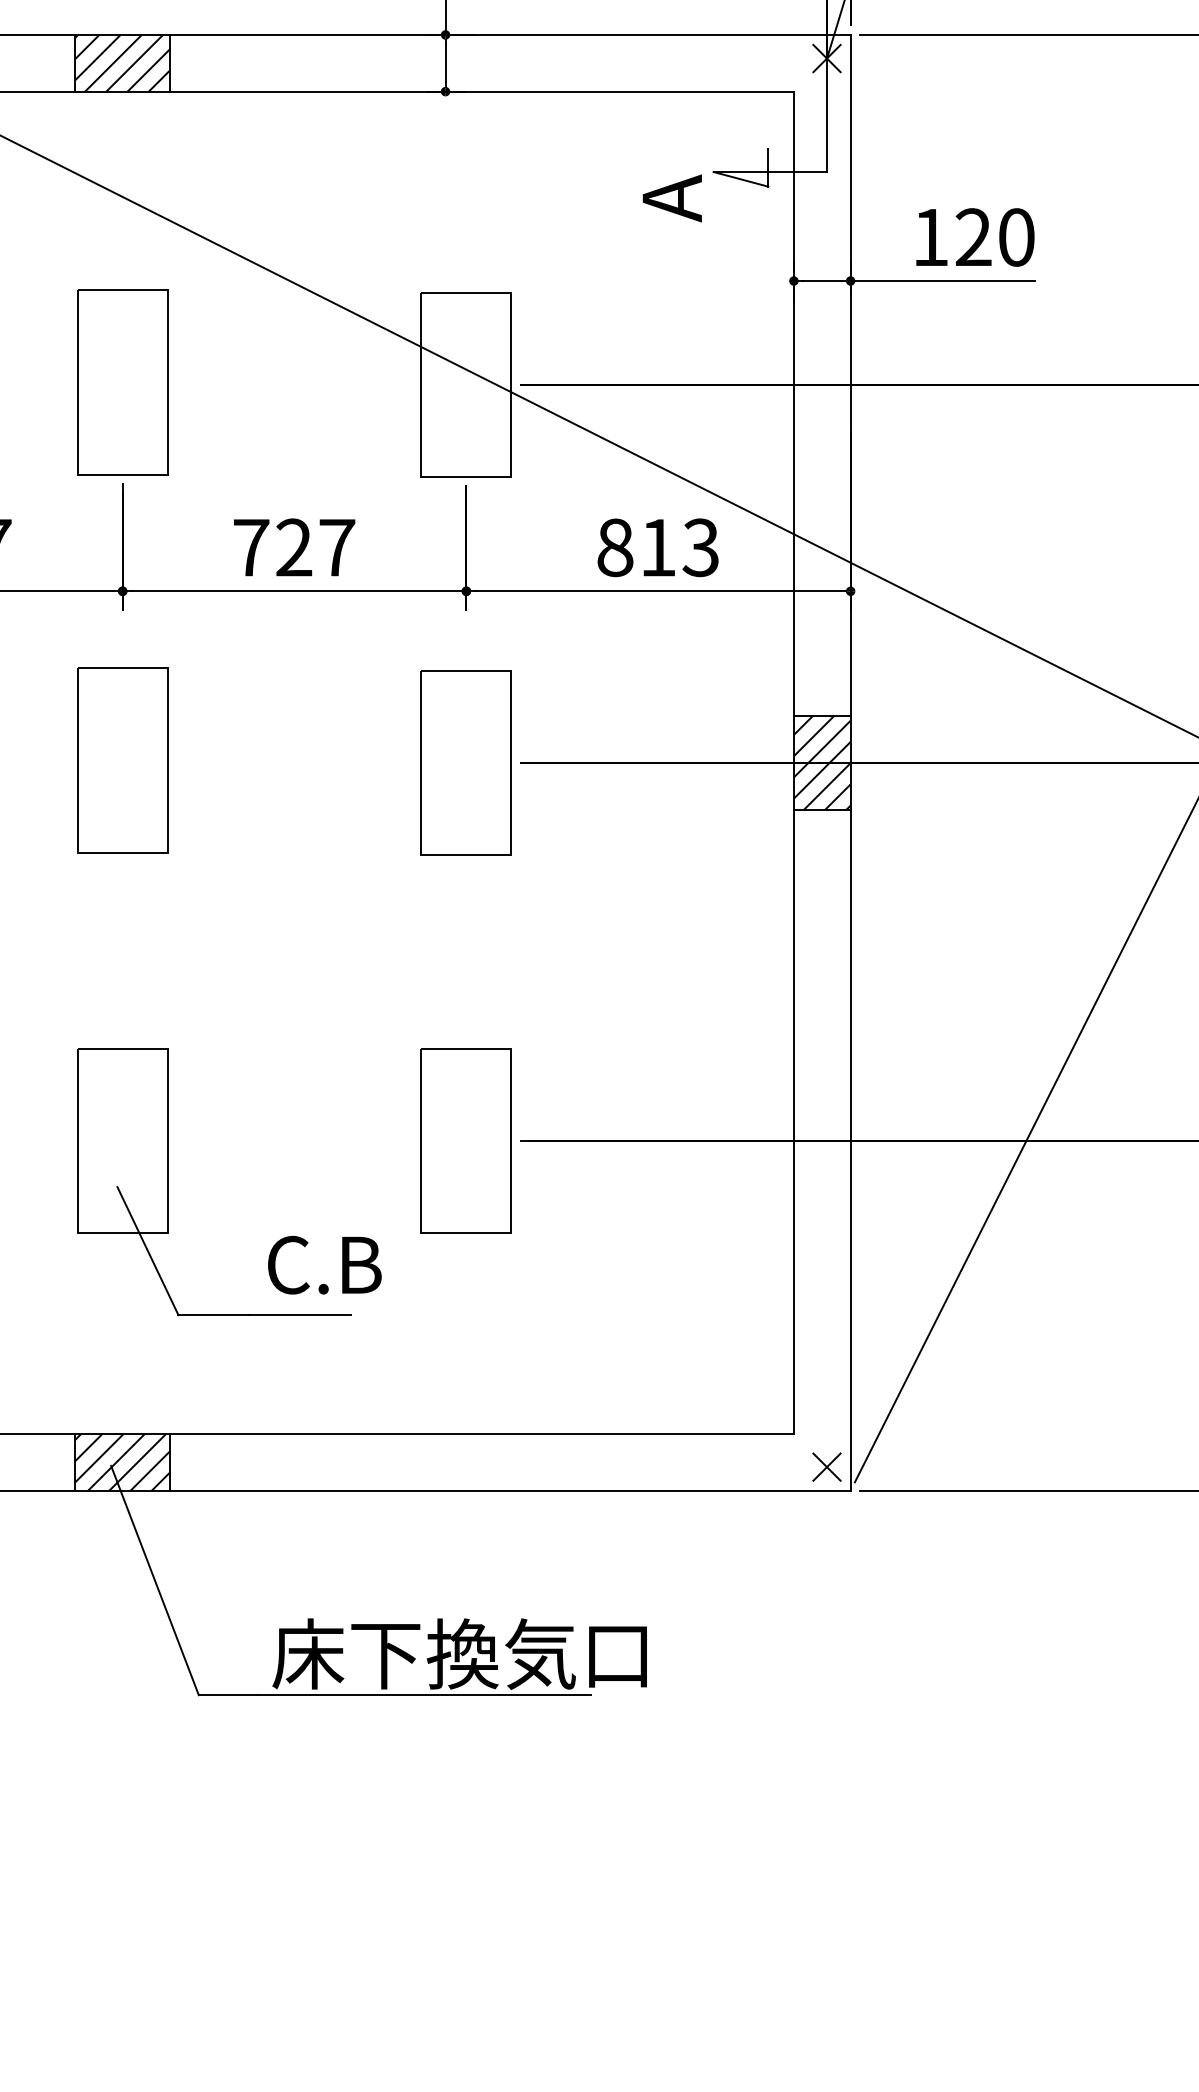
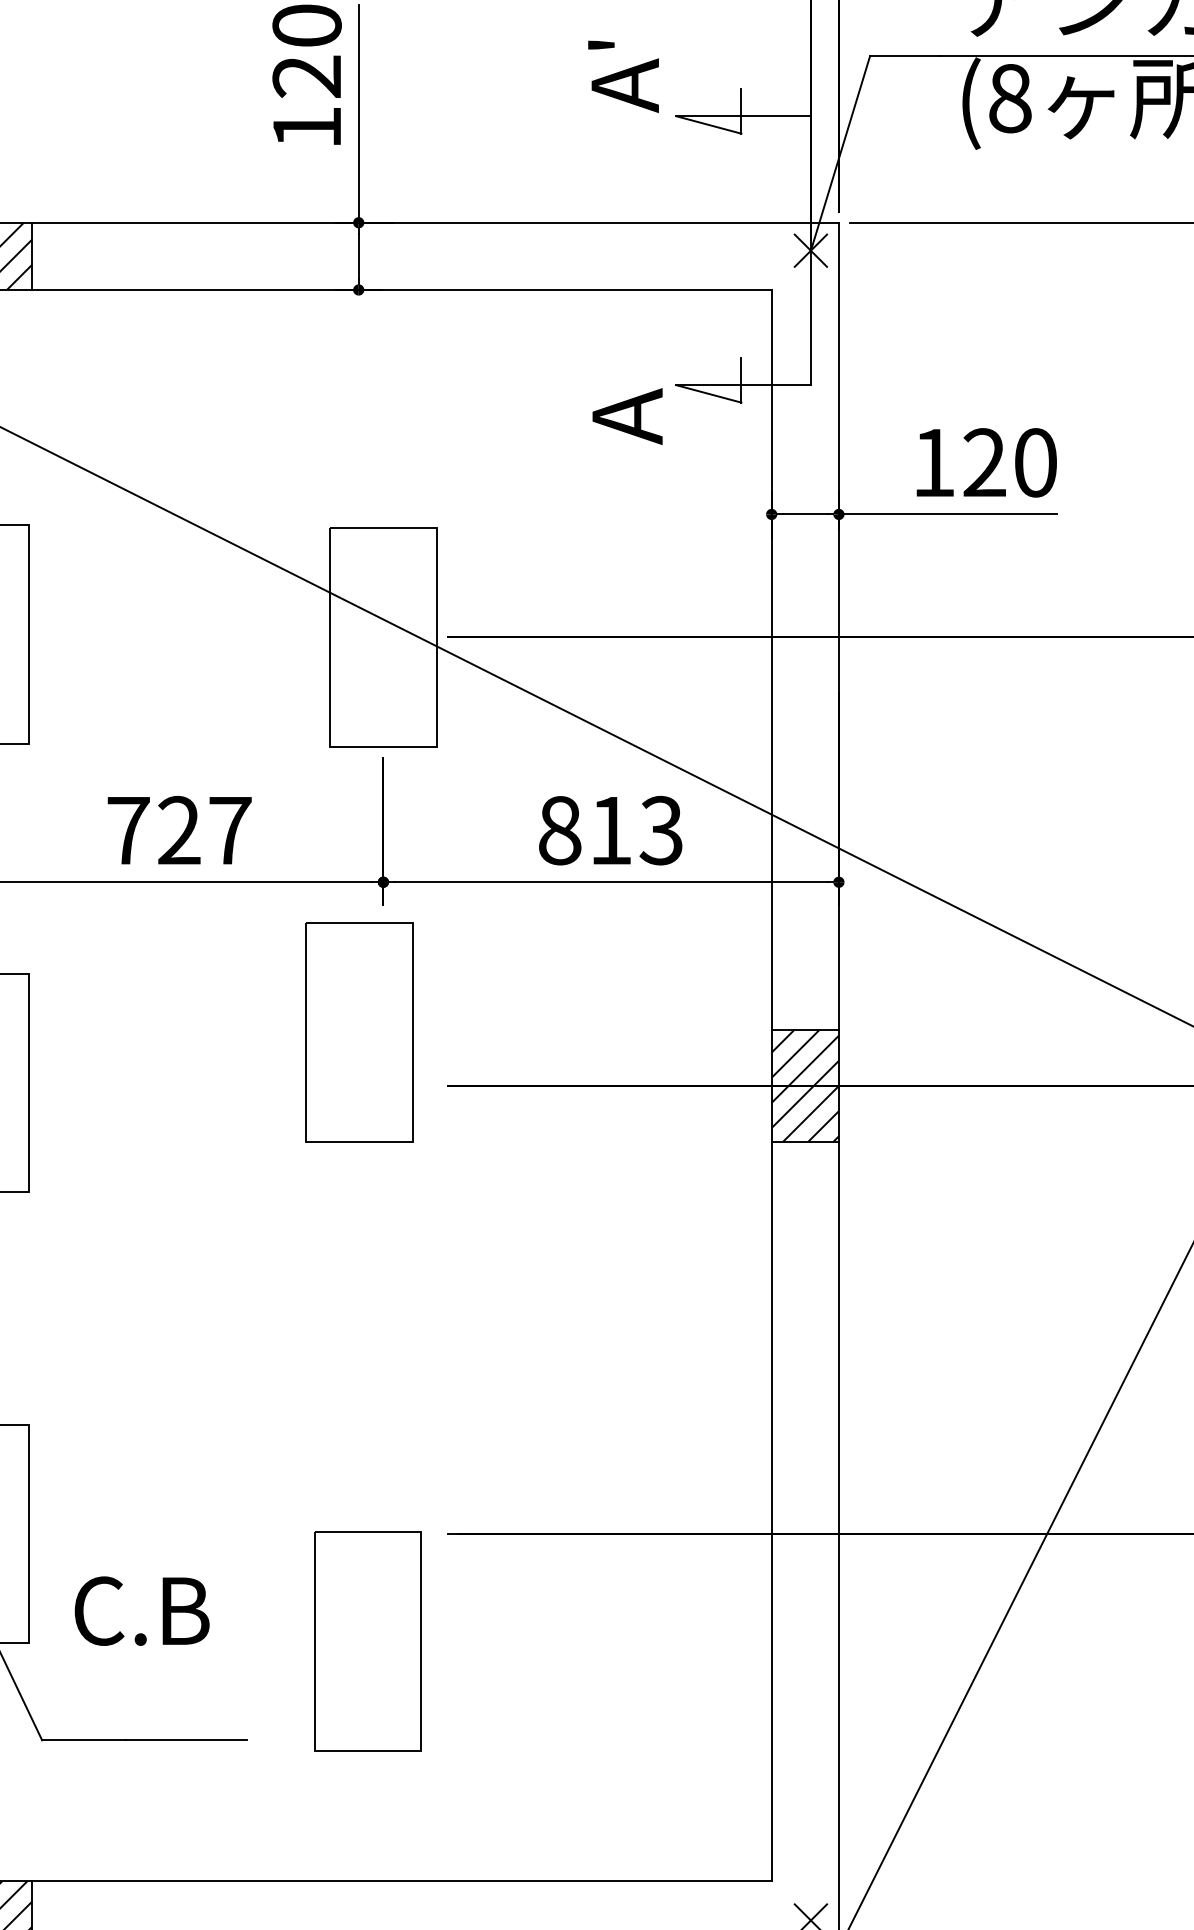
part: (465, 762) -> (358, 1031), moved
part: (465, 1140) -> (366, 1641), moved
text: (324, 1265) -> (141, 1611), moved

